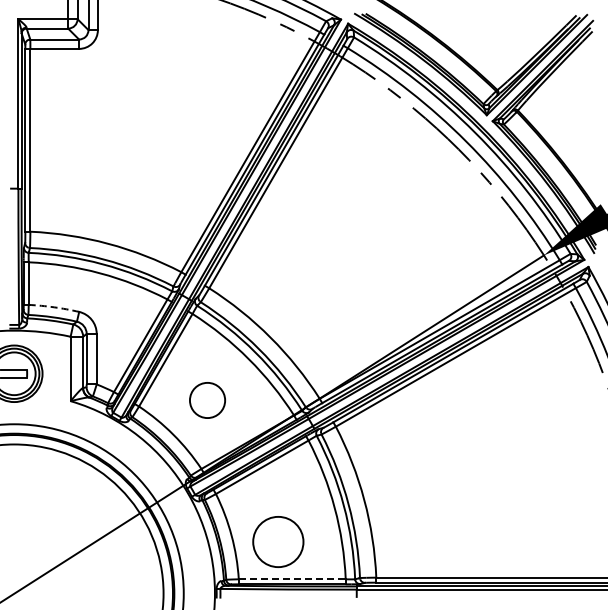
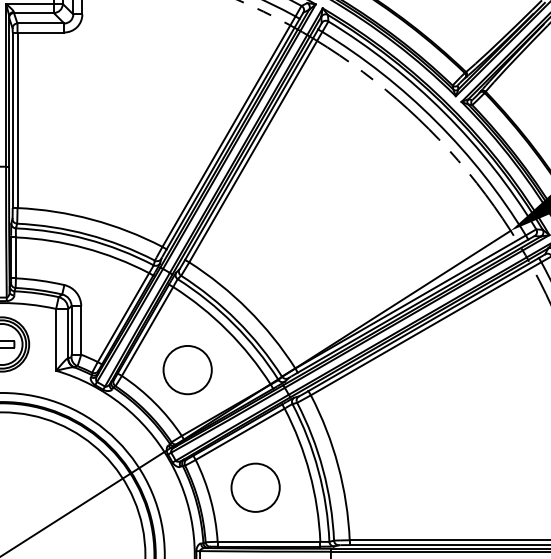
arc: (54, 307) -> (40, 280), dashed -> solid
circle: (207, 400) -> (187, 370), size x1.43
circle: (278, 541) -> (255, 487), moved
line: (292, 579) -> (269, 542), dashed -> solid

